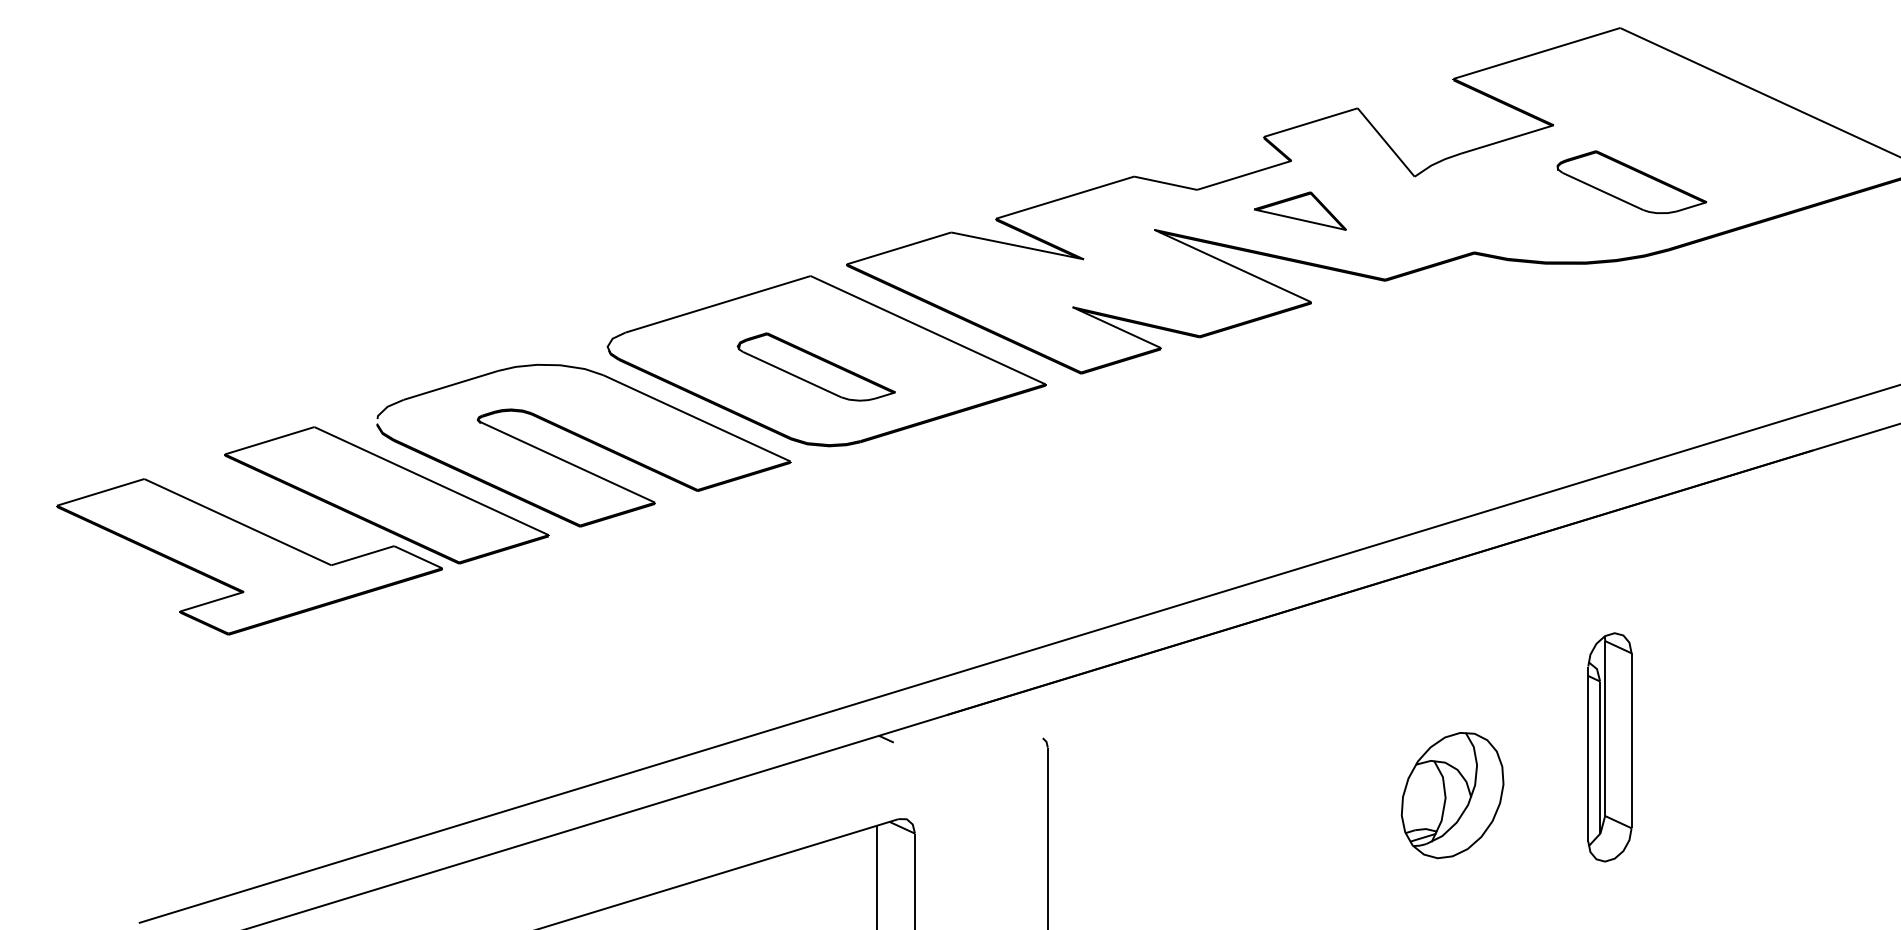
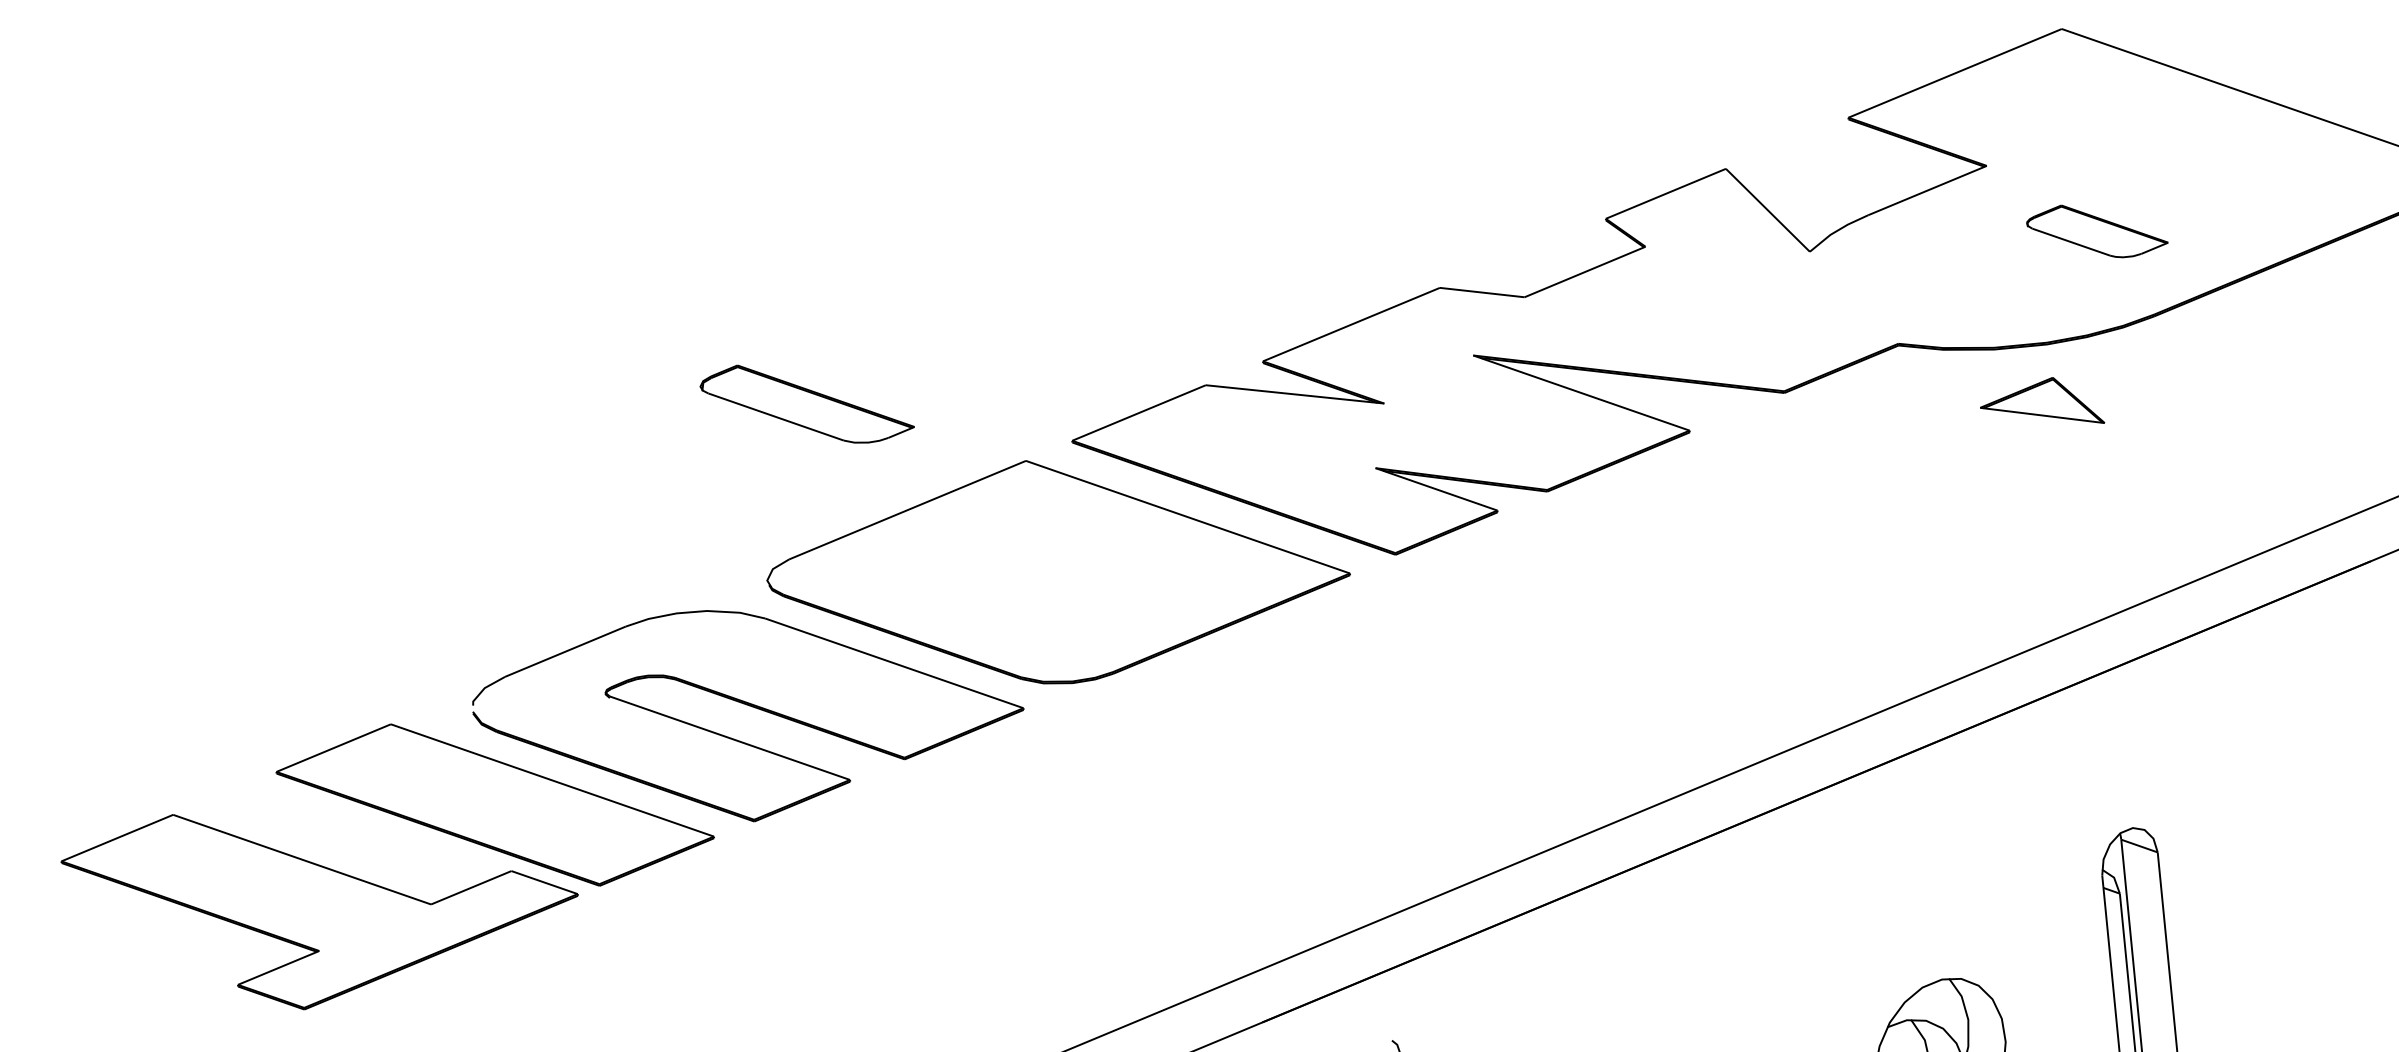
part: (1631, 182) -> (2096, 231), size x0.7
part: (1300, 210) -> (2041, 403), moved
part: (815, 366) -> (805, 403), moved

